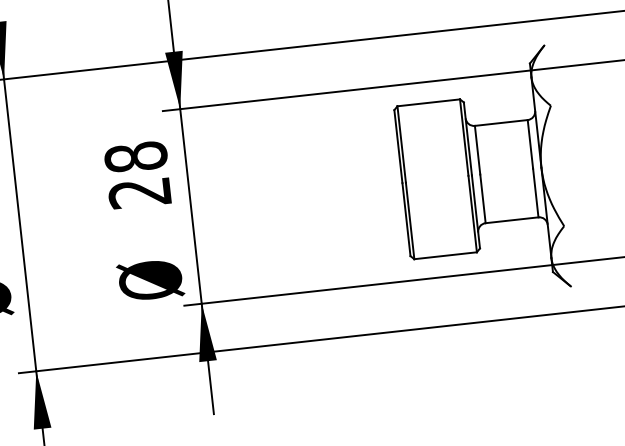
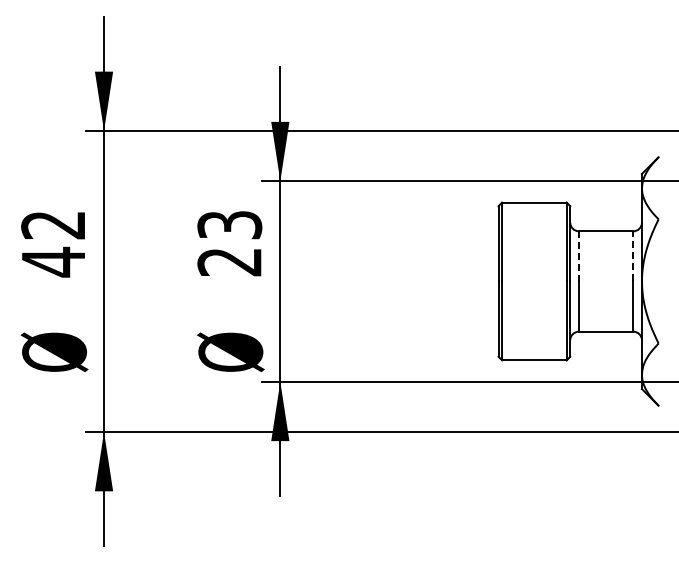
line: (530, 143) -> (633, 255), solid -> dashed
line: (477, 150) -> (578, 256), solid -> dashed
text: (135, 156) -> (229, 224), 28 -> 23

